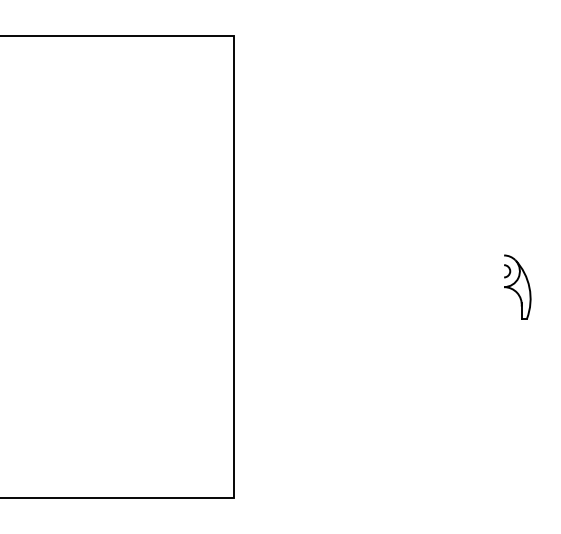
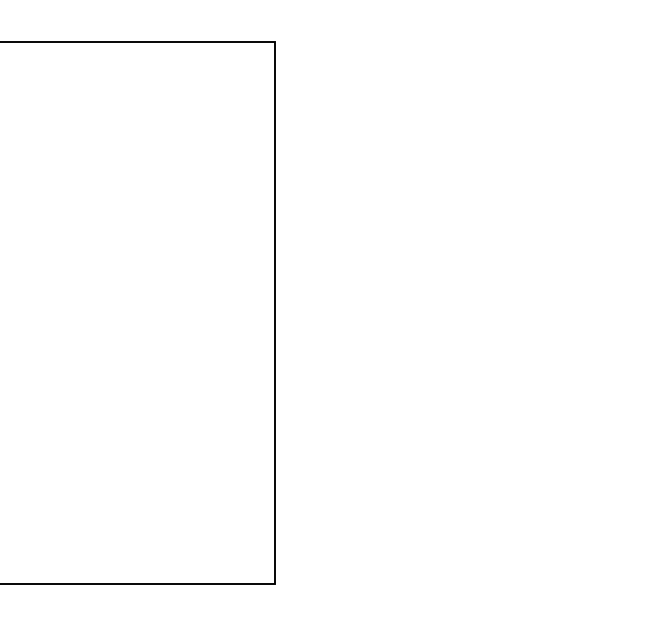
part: (517, 286) -> (606, 335), removed

